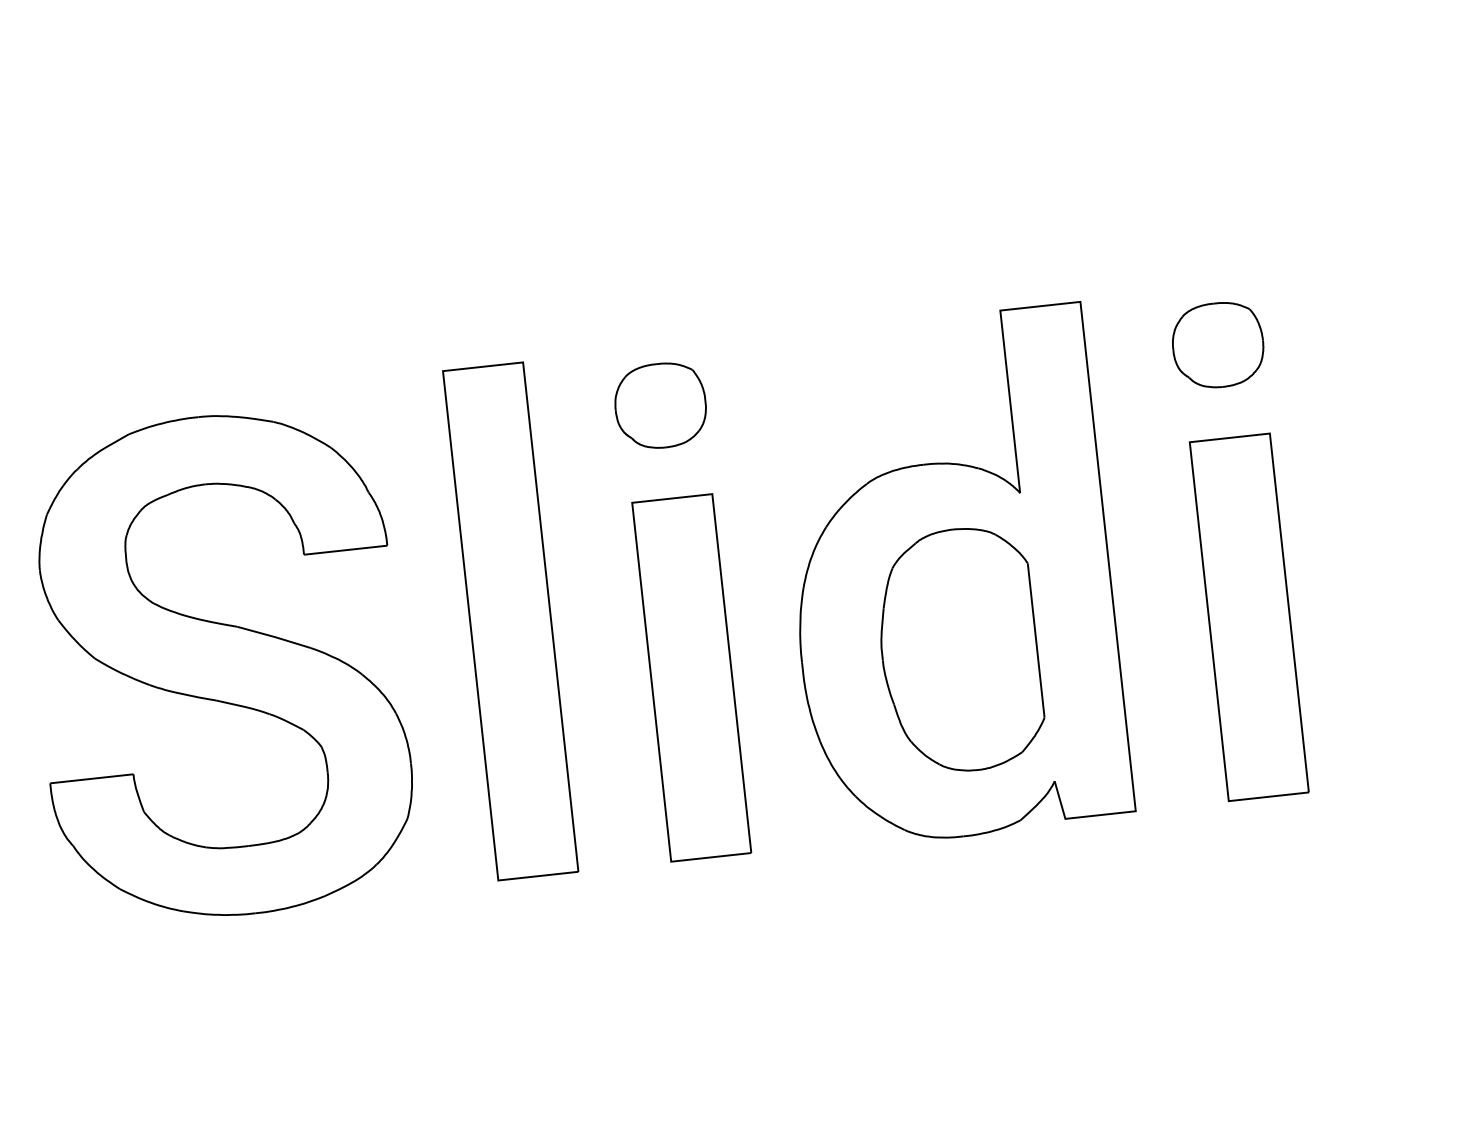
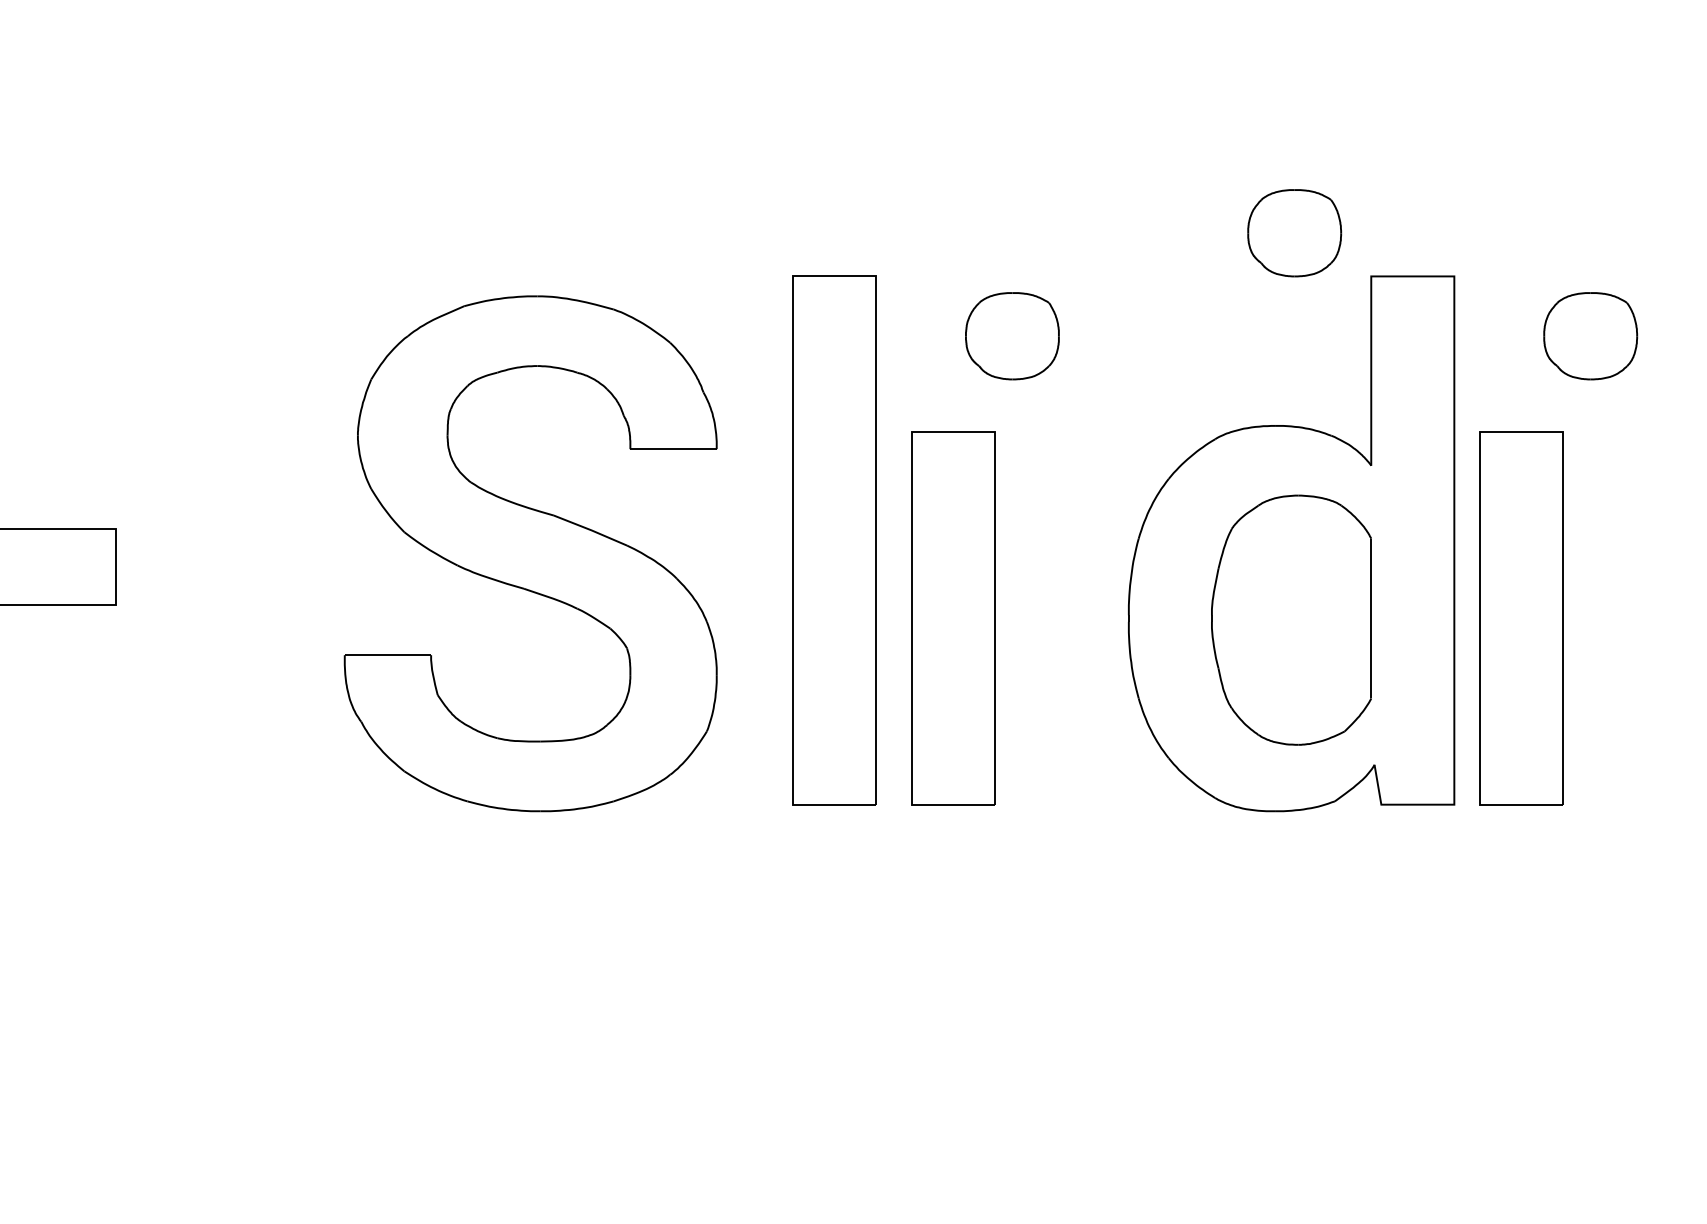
part: (921, 277) -> (1294, 233), added
part: (1249, 617) -> (1521, 618), moved
part: (692, 677) -> (953, 618), moved

